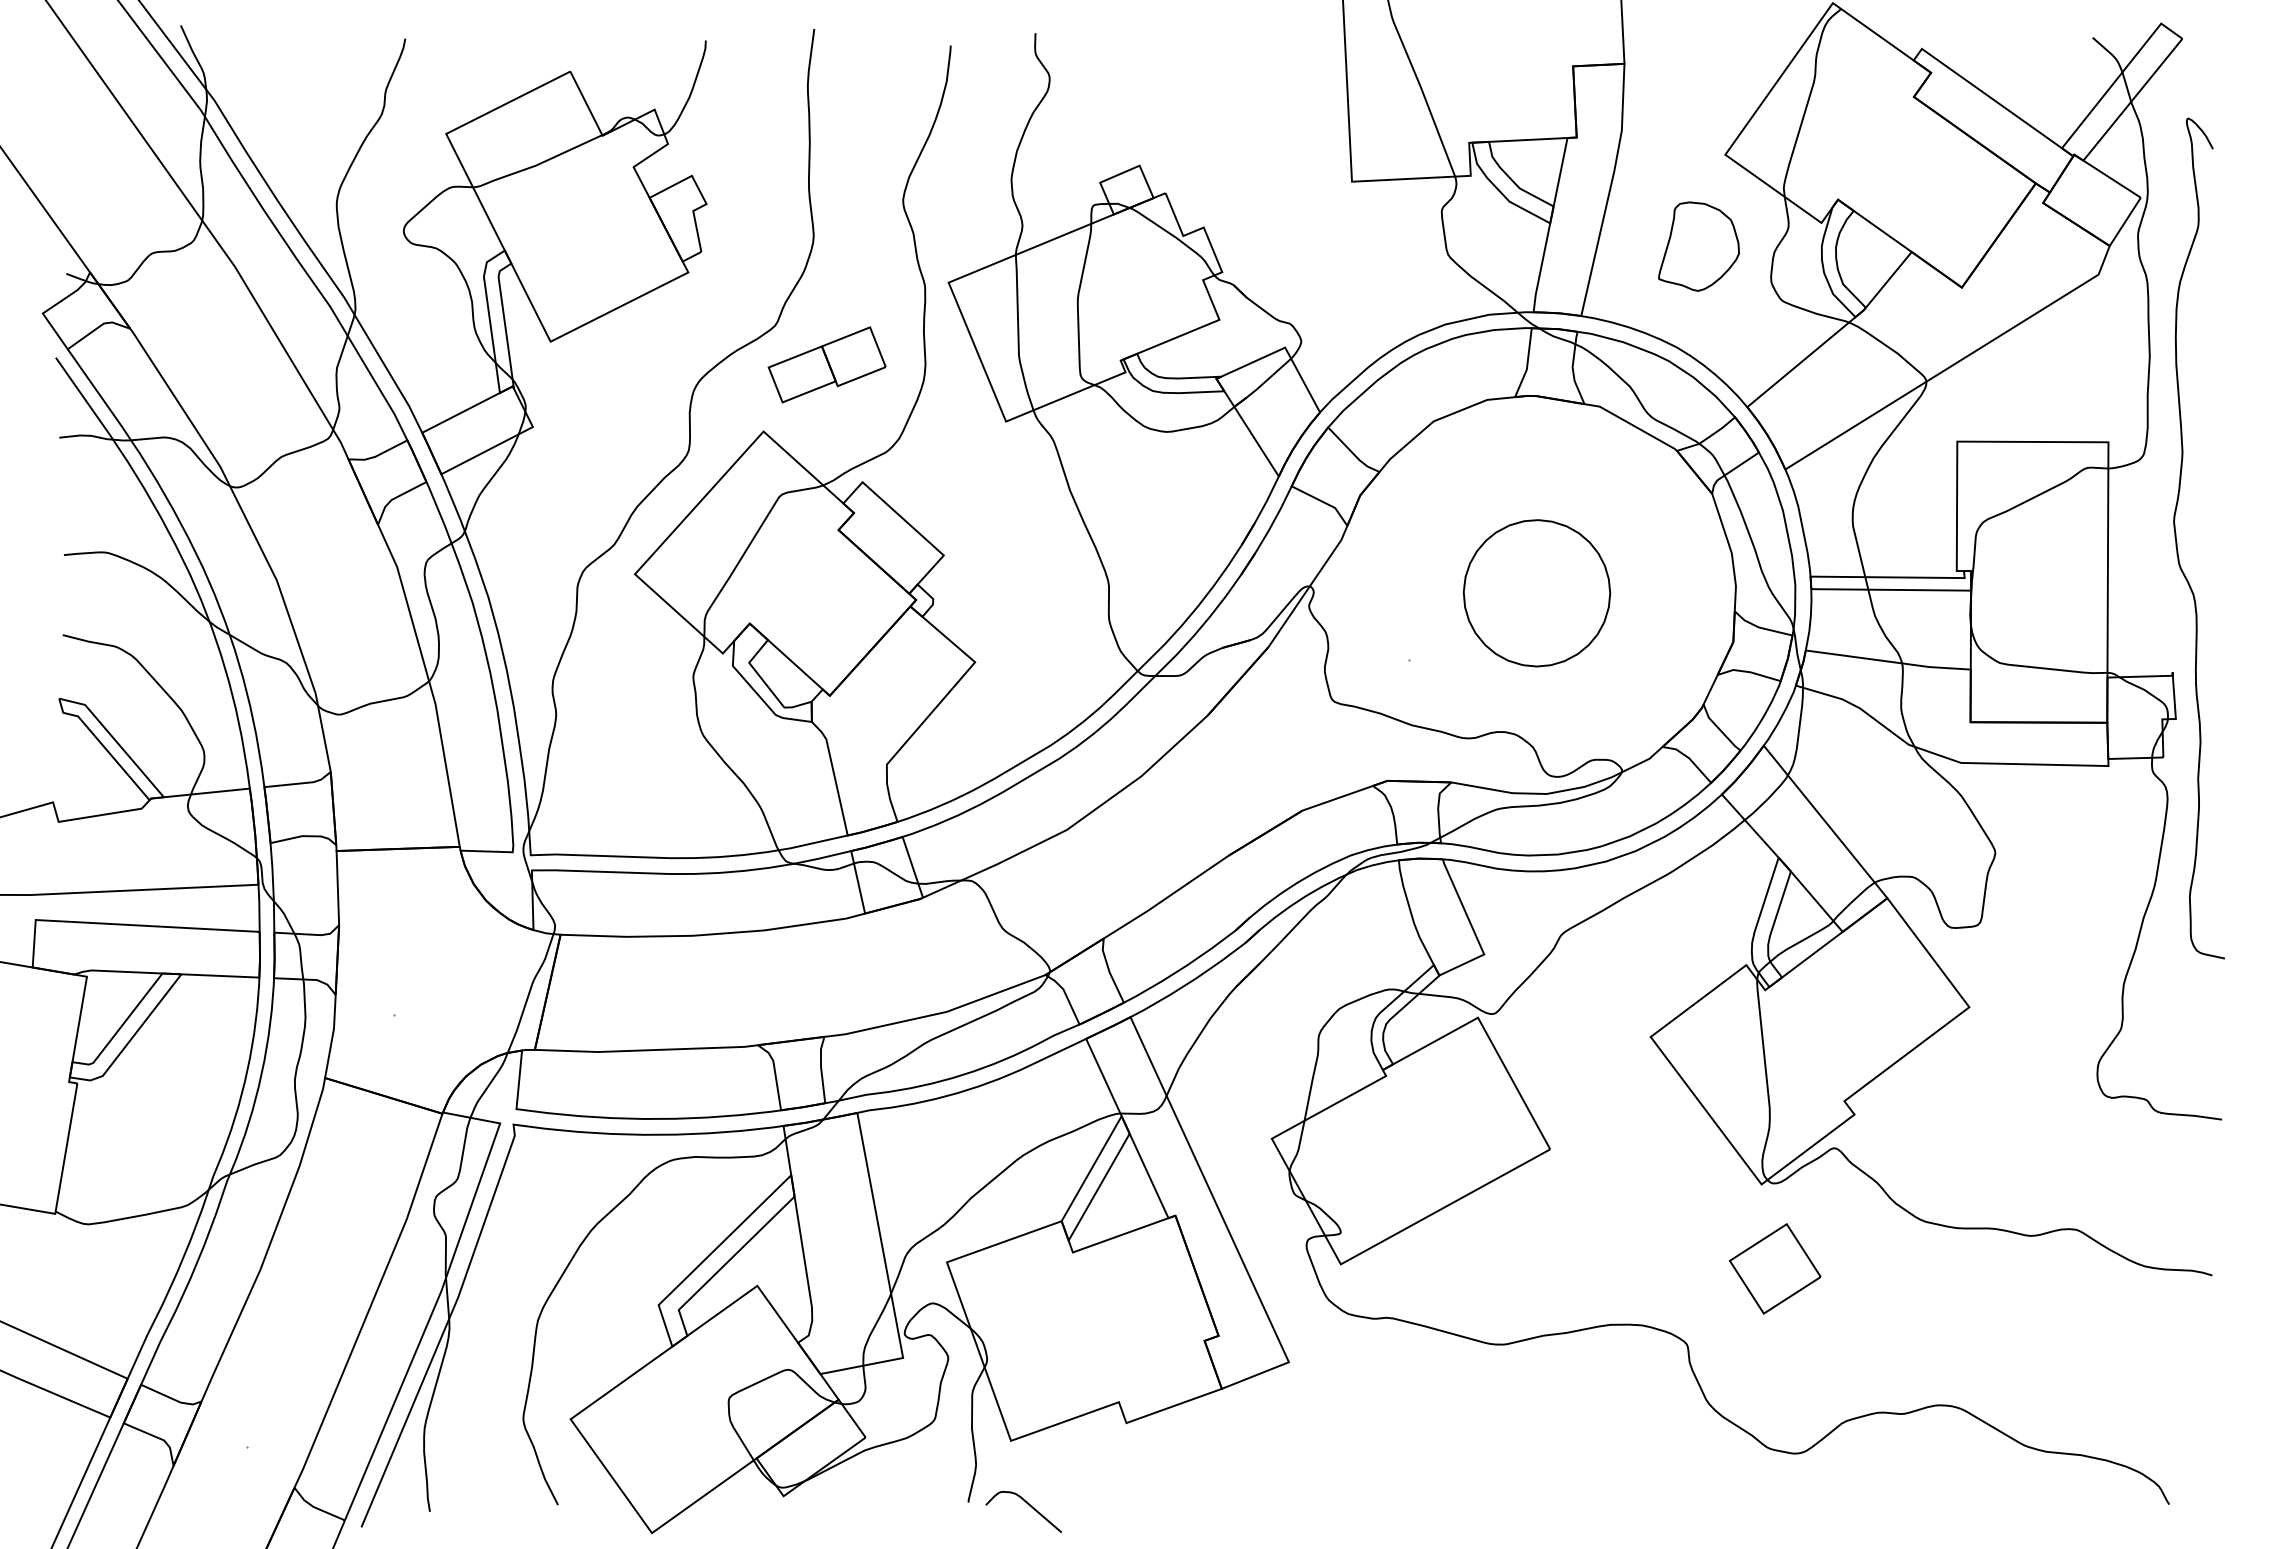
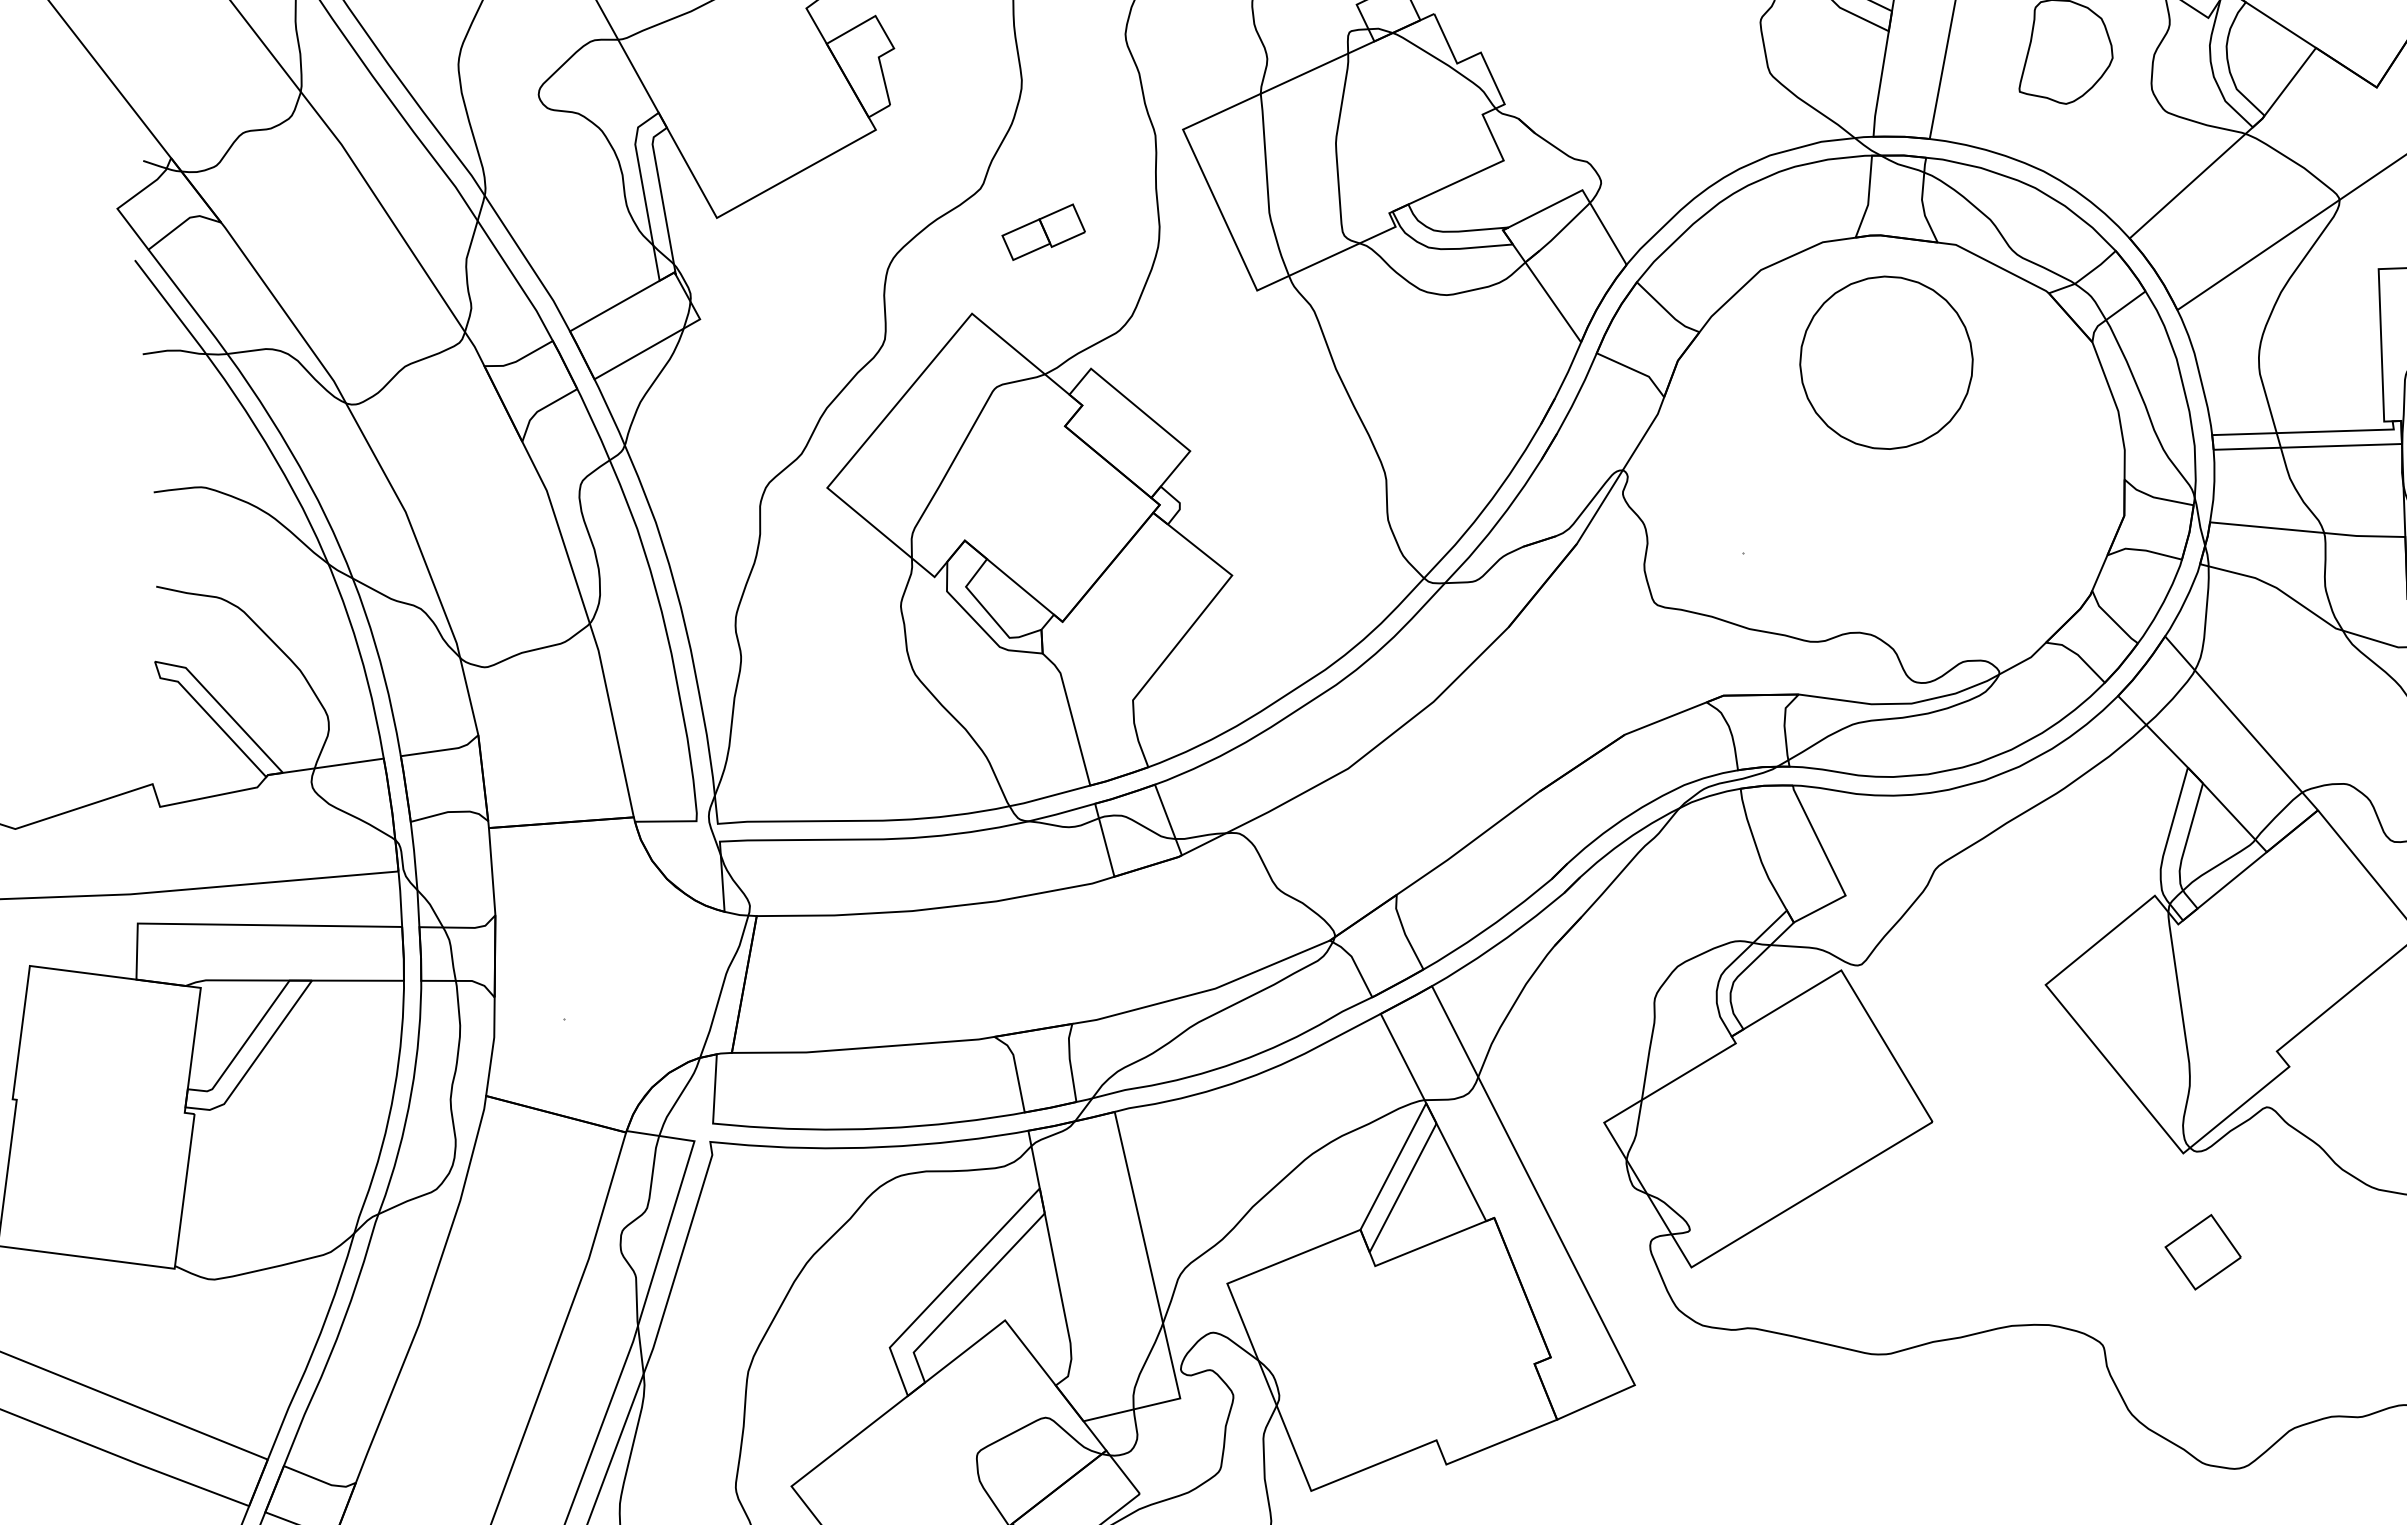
part: (826, 364) -> (1042, 231), size x0.6
part: (1536, 593) -> (1885, 363), moved
part: (1774, 1268) -> (2202, 1251), size x0.7

